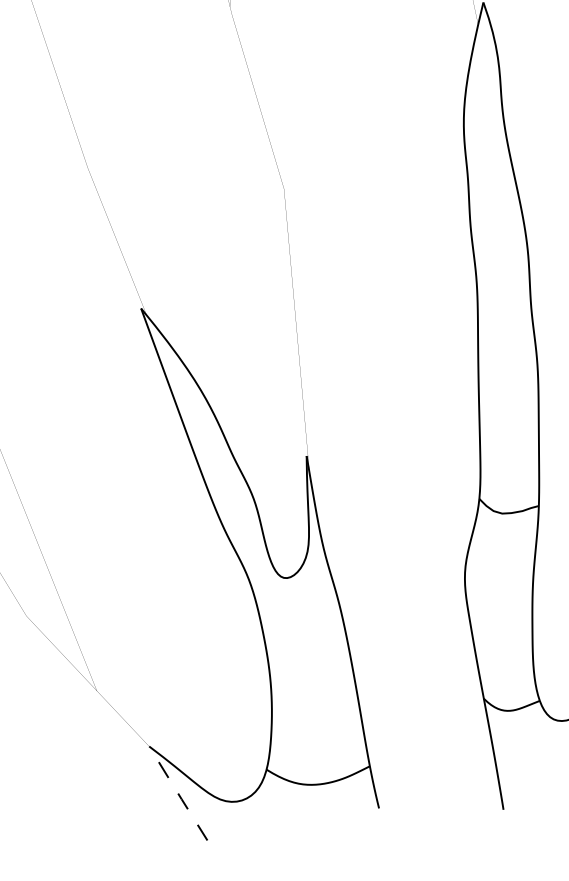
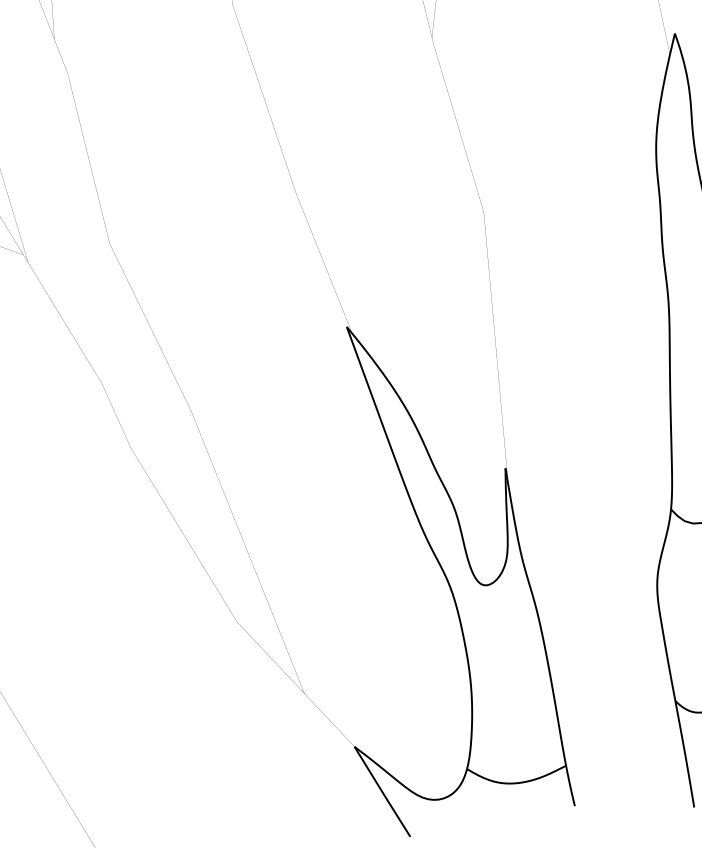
line: (178, 794) -> (382, 792), dashed -> solid

